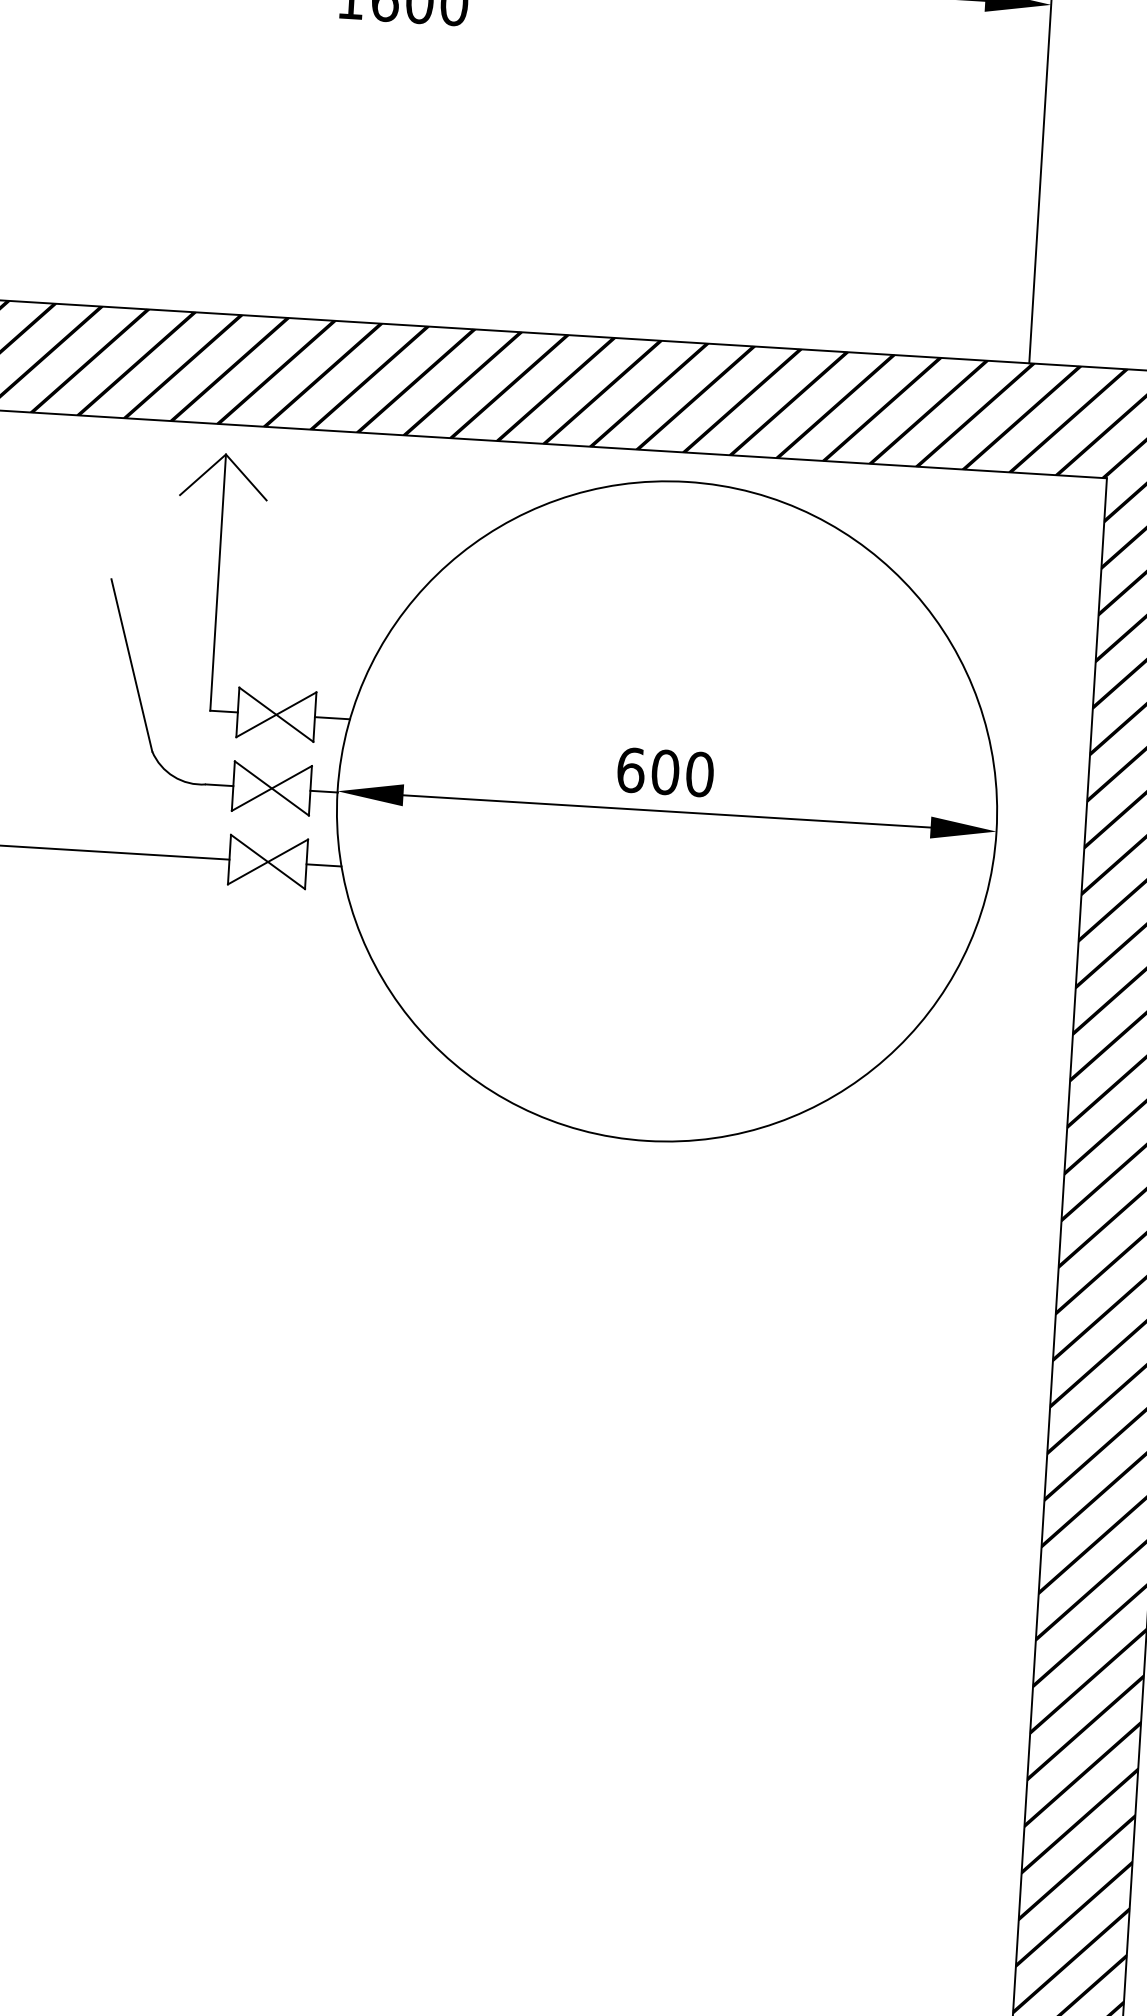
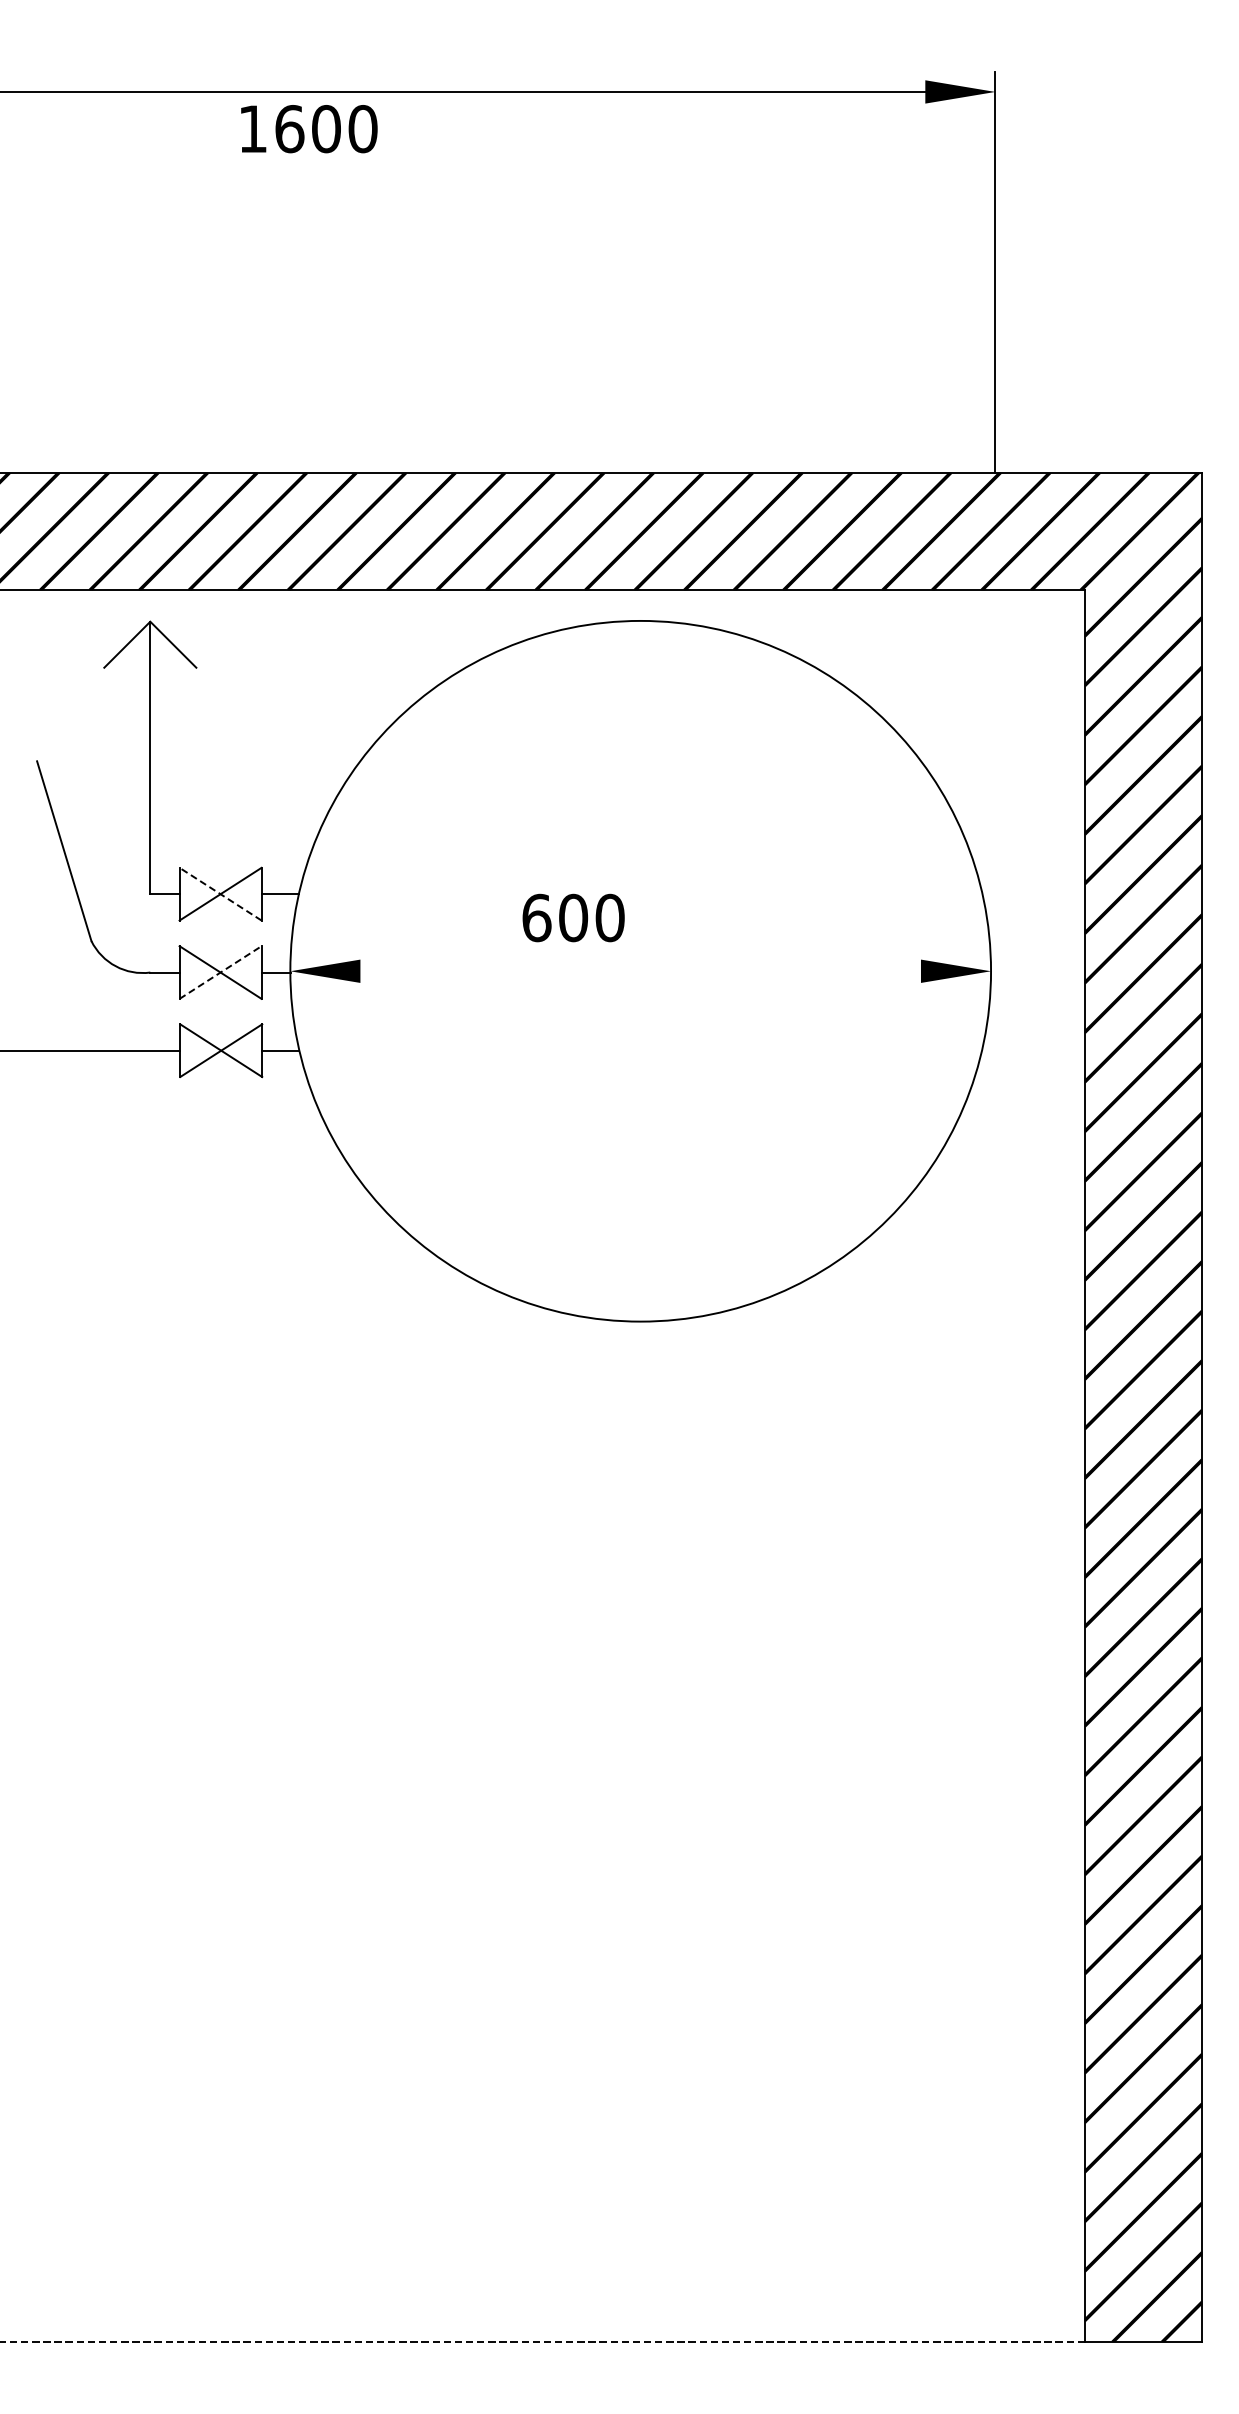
line: (276, 715) -> (220, 894), solid -> dashed
text: (665, 771) -> (573, 917), moved
line: (271, 788) -> (220, 972), solid -> dashed
line: (666, 811) -> (640, 971), removed

